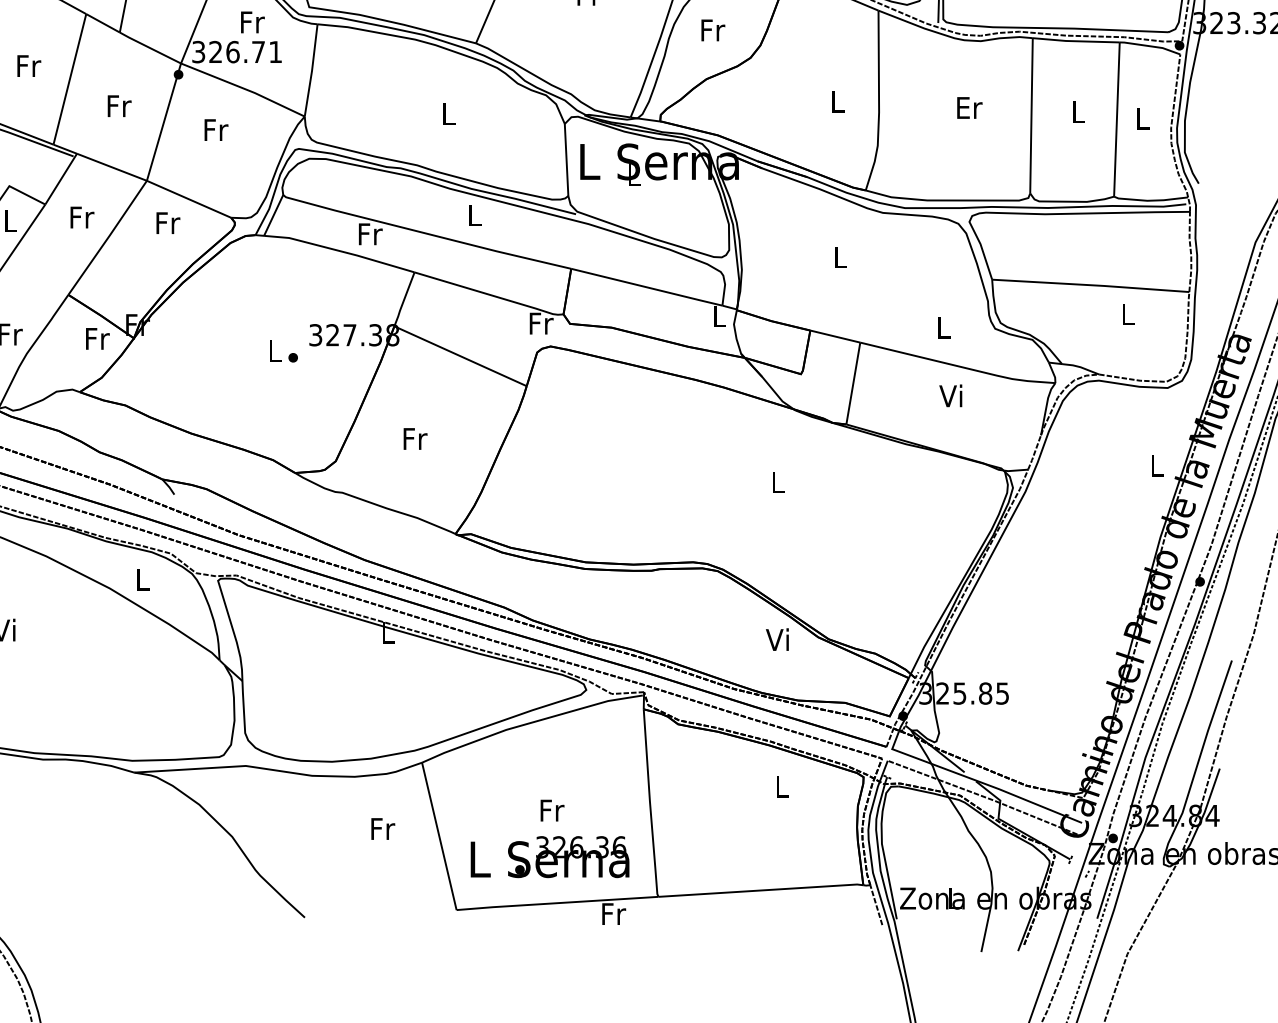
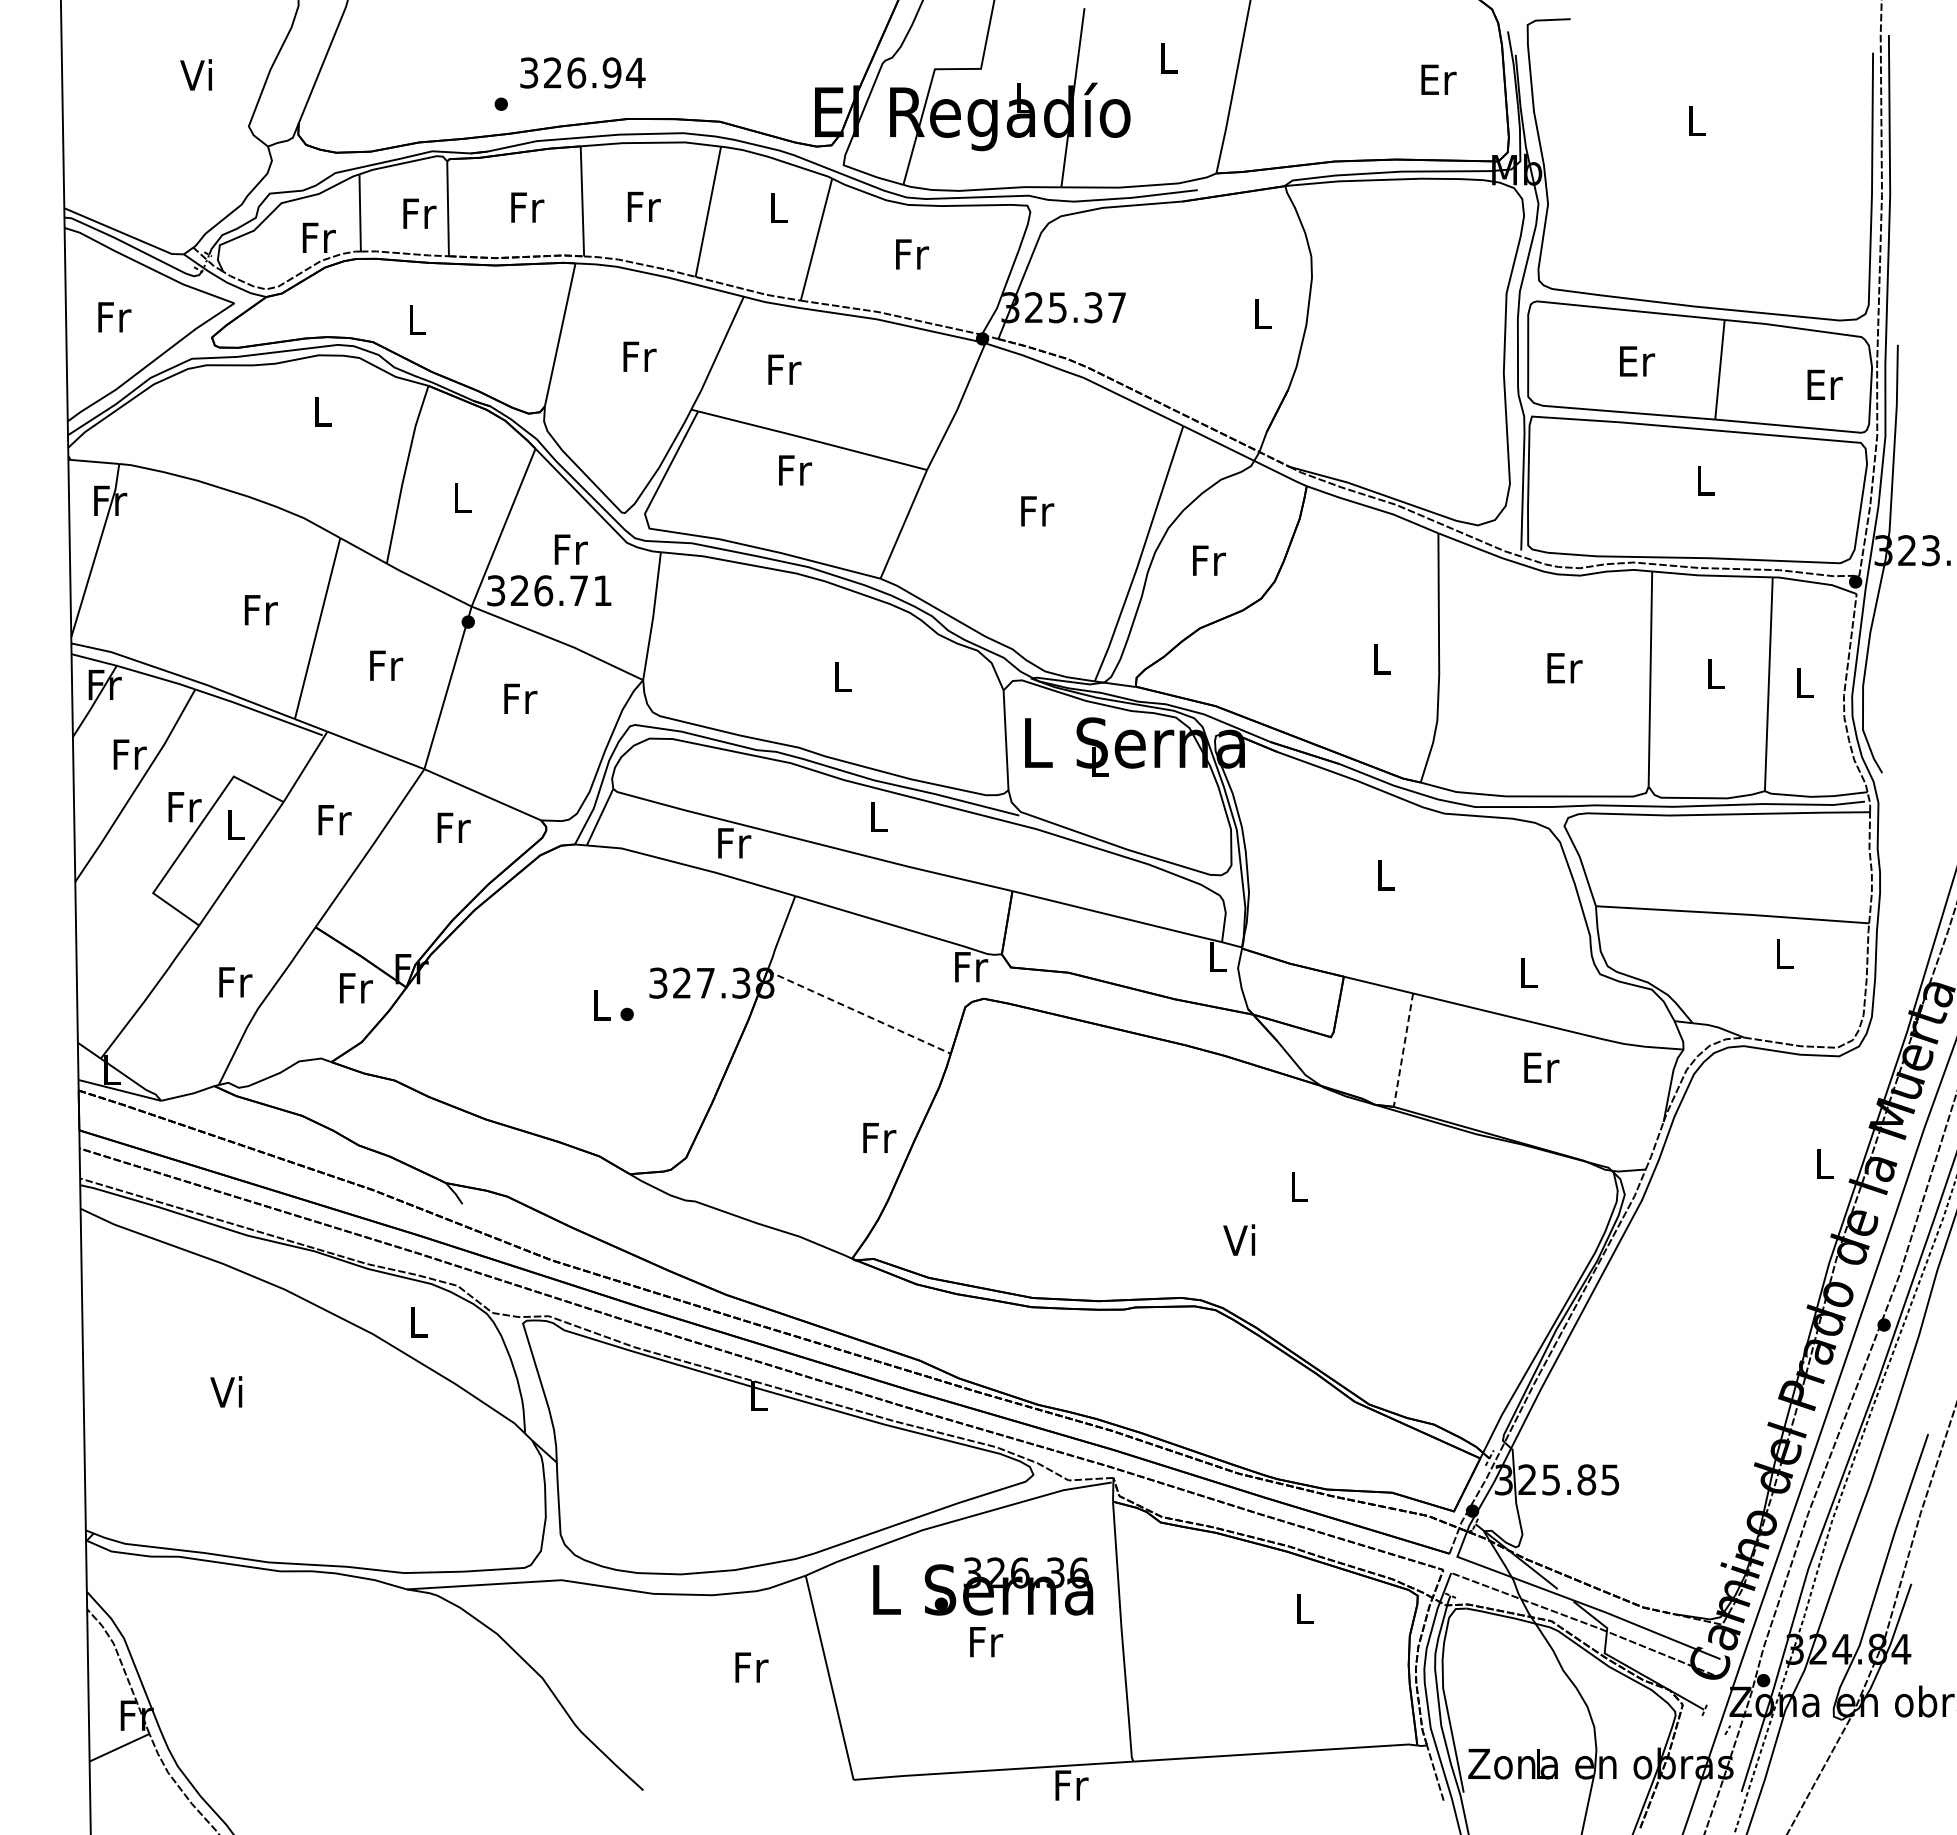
line: (460, 356) -> (859, 1012), solid -> dashed
line: (853, 383) -> (1403, 1050), solid -> dashed
text: (952, 395) -> (1540, 1066), Vi -> Er
text: (415, 438) -> (879, 1137), moved
text: (777, 639) -> (1239, 1239), moved
text: (550, 857) -> (983, 1586), moved

